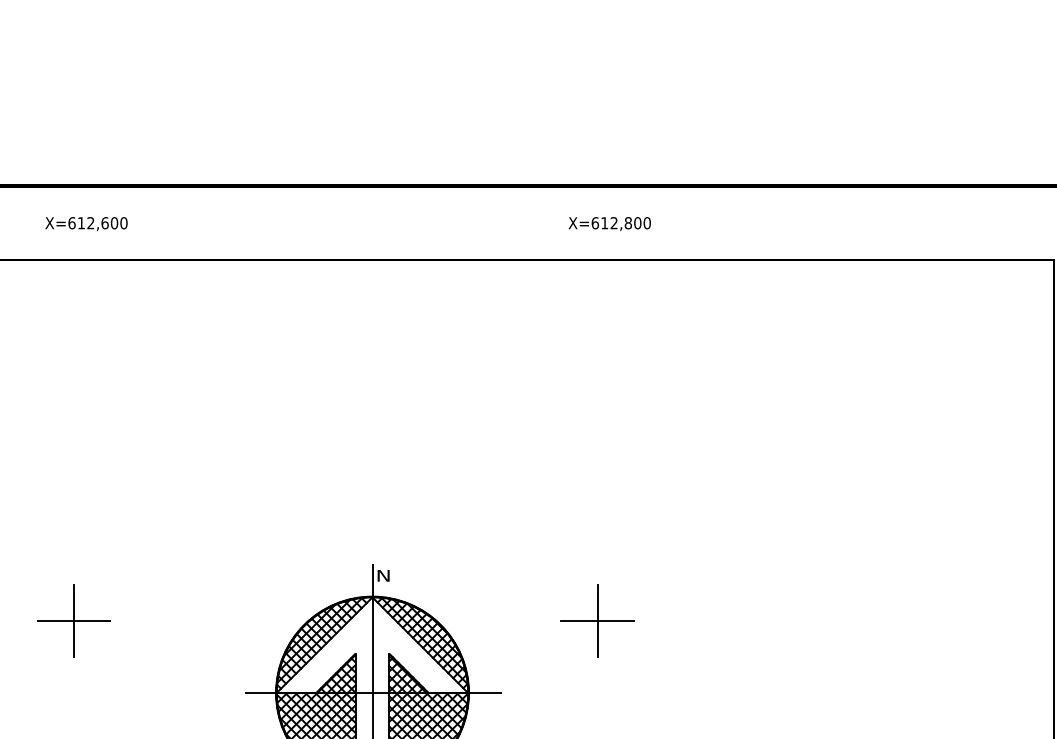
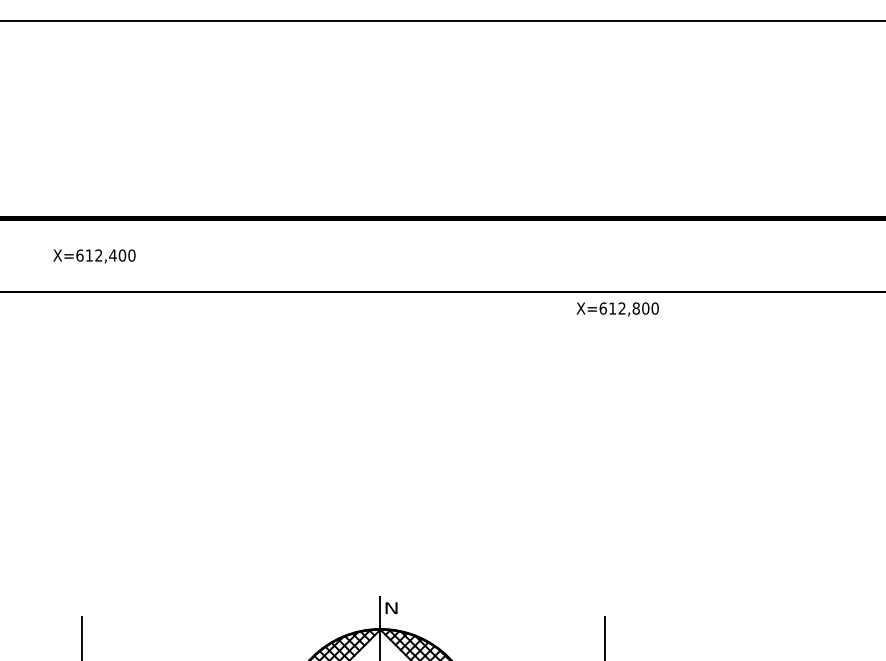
text: (104, 223) -> (112, 255), X=612,600 -> X=612,400
text: (609, 224) -> (617, 309), moved
line: (74, 621) -> (82, 653), removed
line: (597, 621) -> (605, 653), removed

